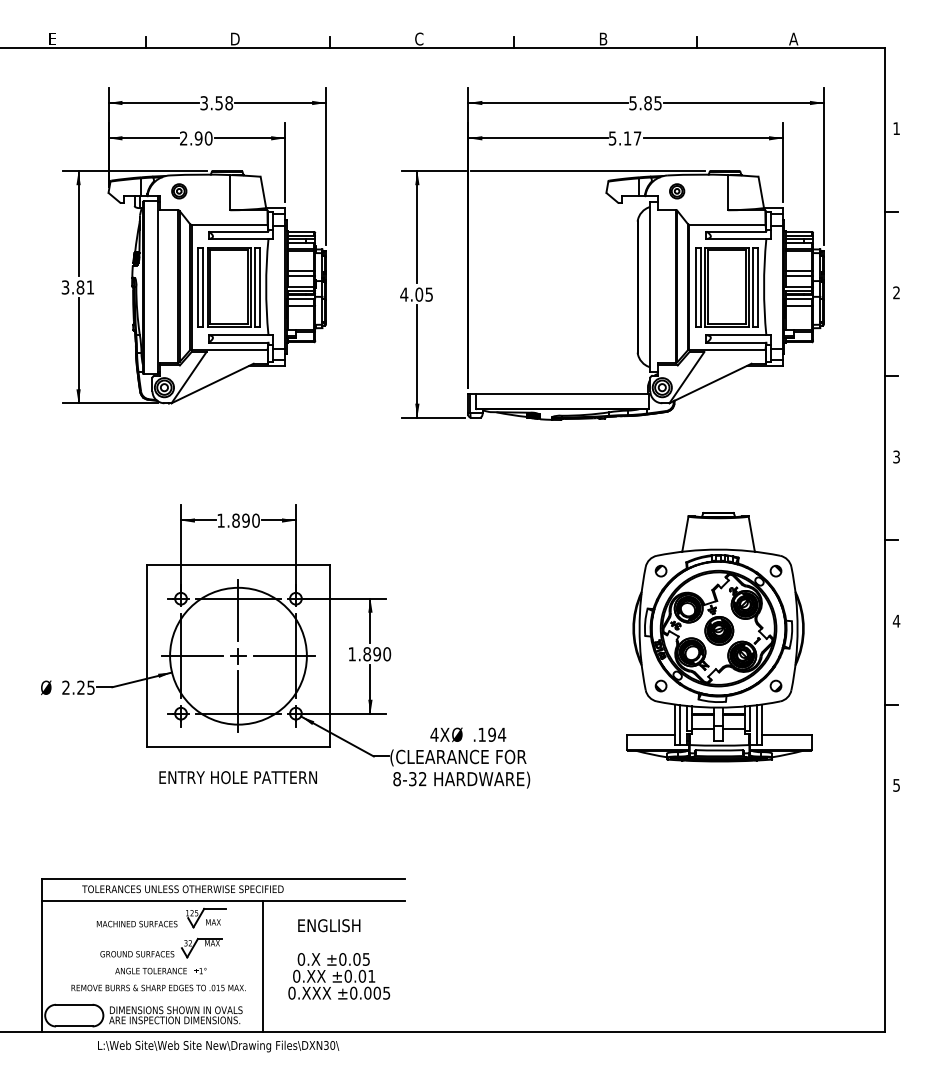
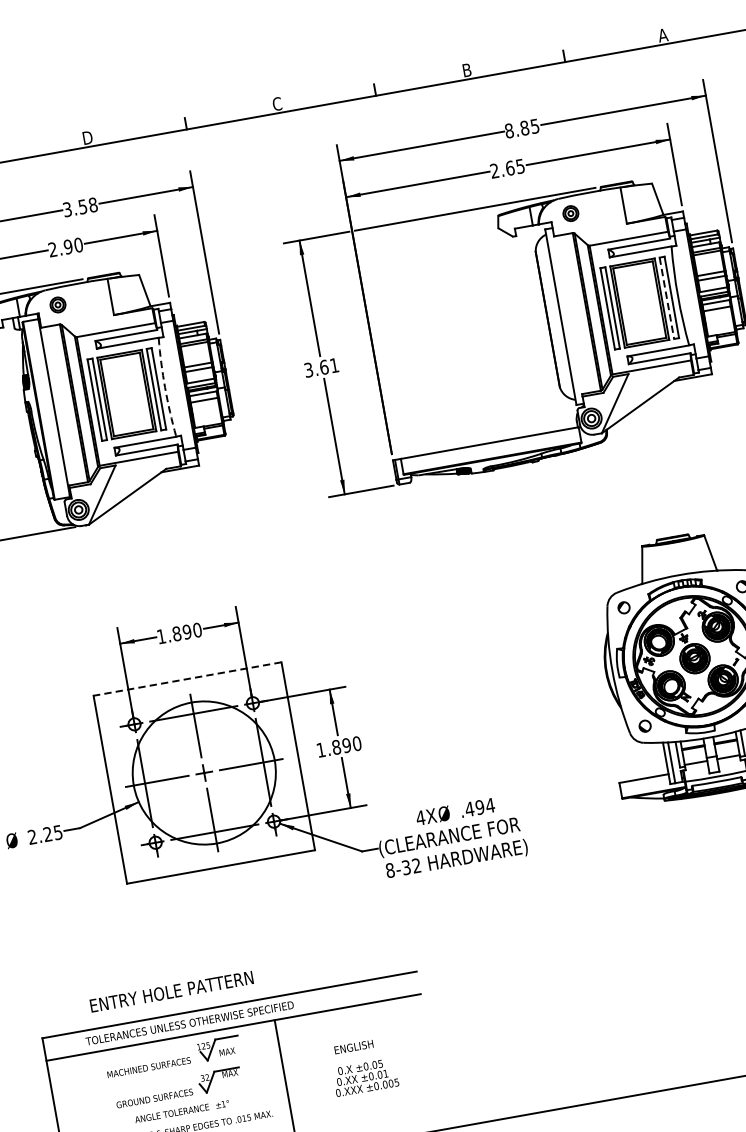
text: (632, 103) -> (508, 131), 5.85 -> 8.85
text: (625, 138) -> (507, 168), 5.17 -> 2.65
arc: (266, 287) -> (165, 388), solid -> dashed
line: (753, 287) -> (667, 298), solid -> dashed
text: (416, 294) -> (321, 367), 4.05 -> 3.61
line: (237, 565) -> (186, 679), solid -> dashed
text: (482, 734) -> (470, 808), .194 -> .494
text: (237, 777) -> (171, 991), moved
part: (339, 959) -> (364, 1066), size x0.6

